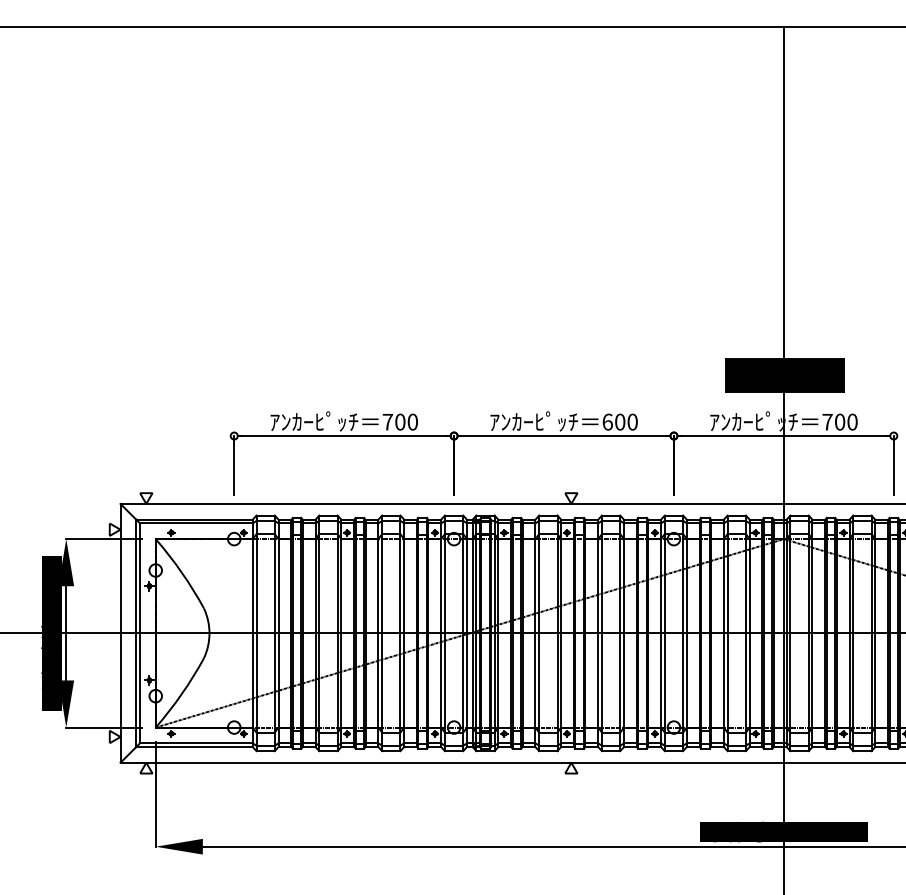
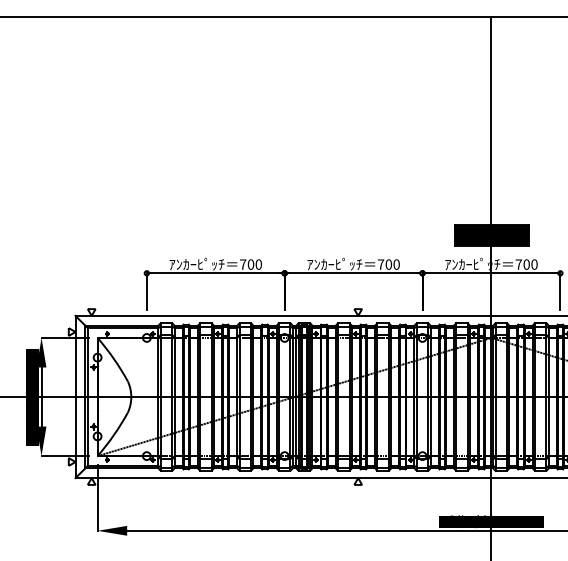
text: (608, 421) -> (381, 264), 600 -> 700

